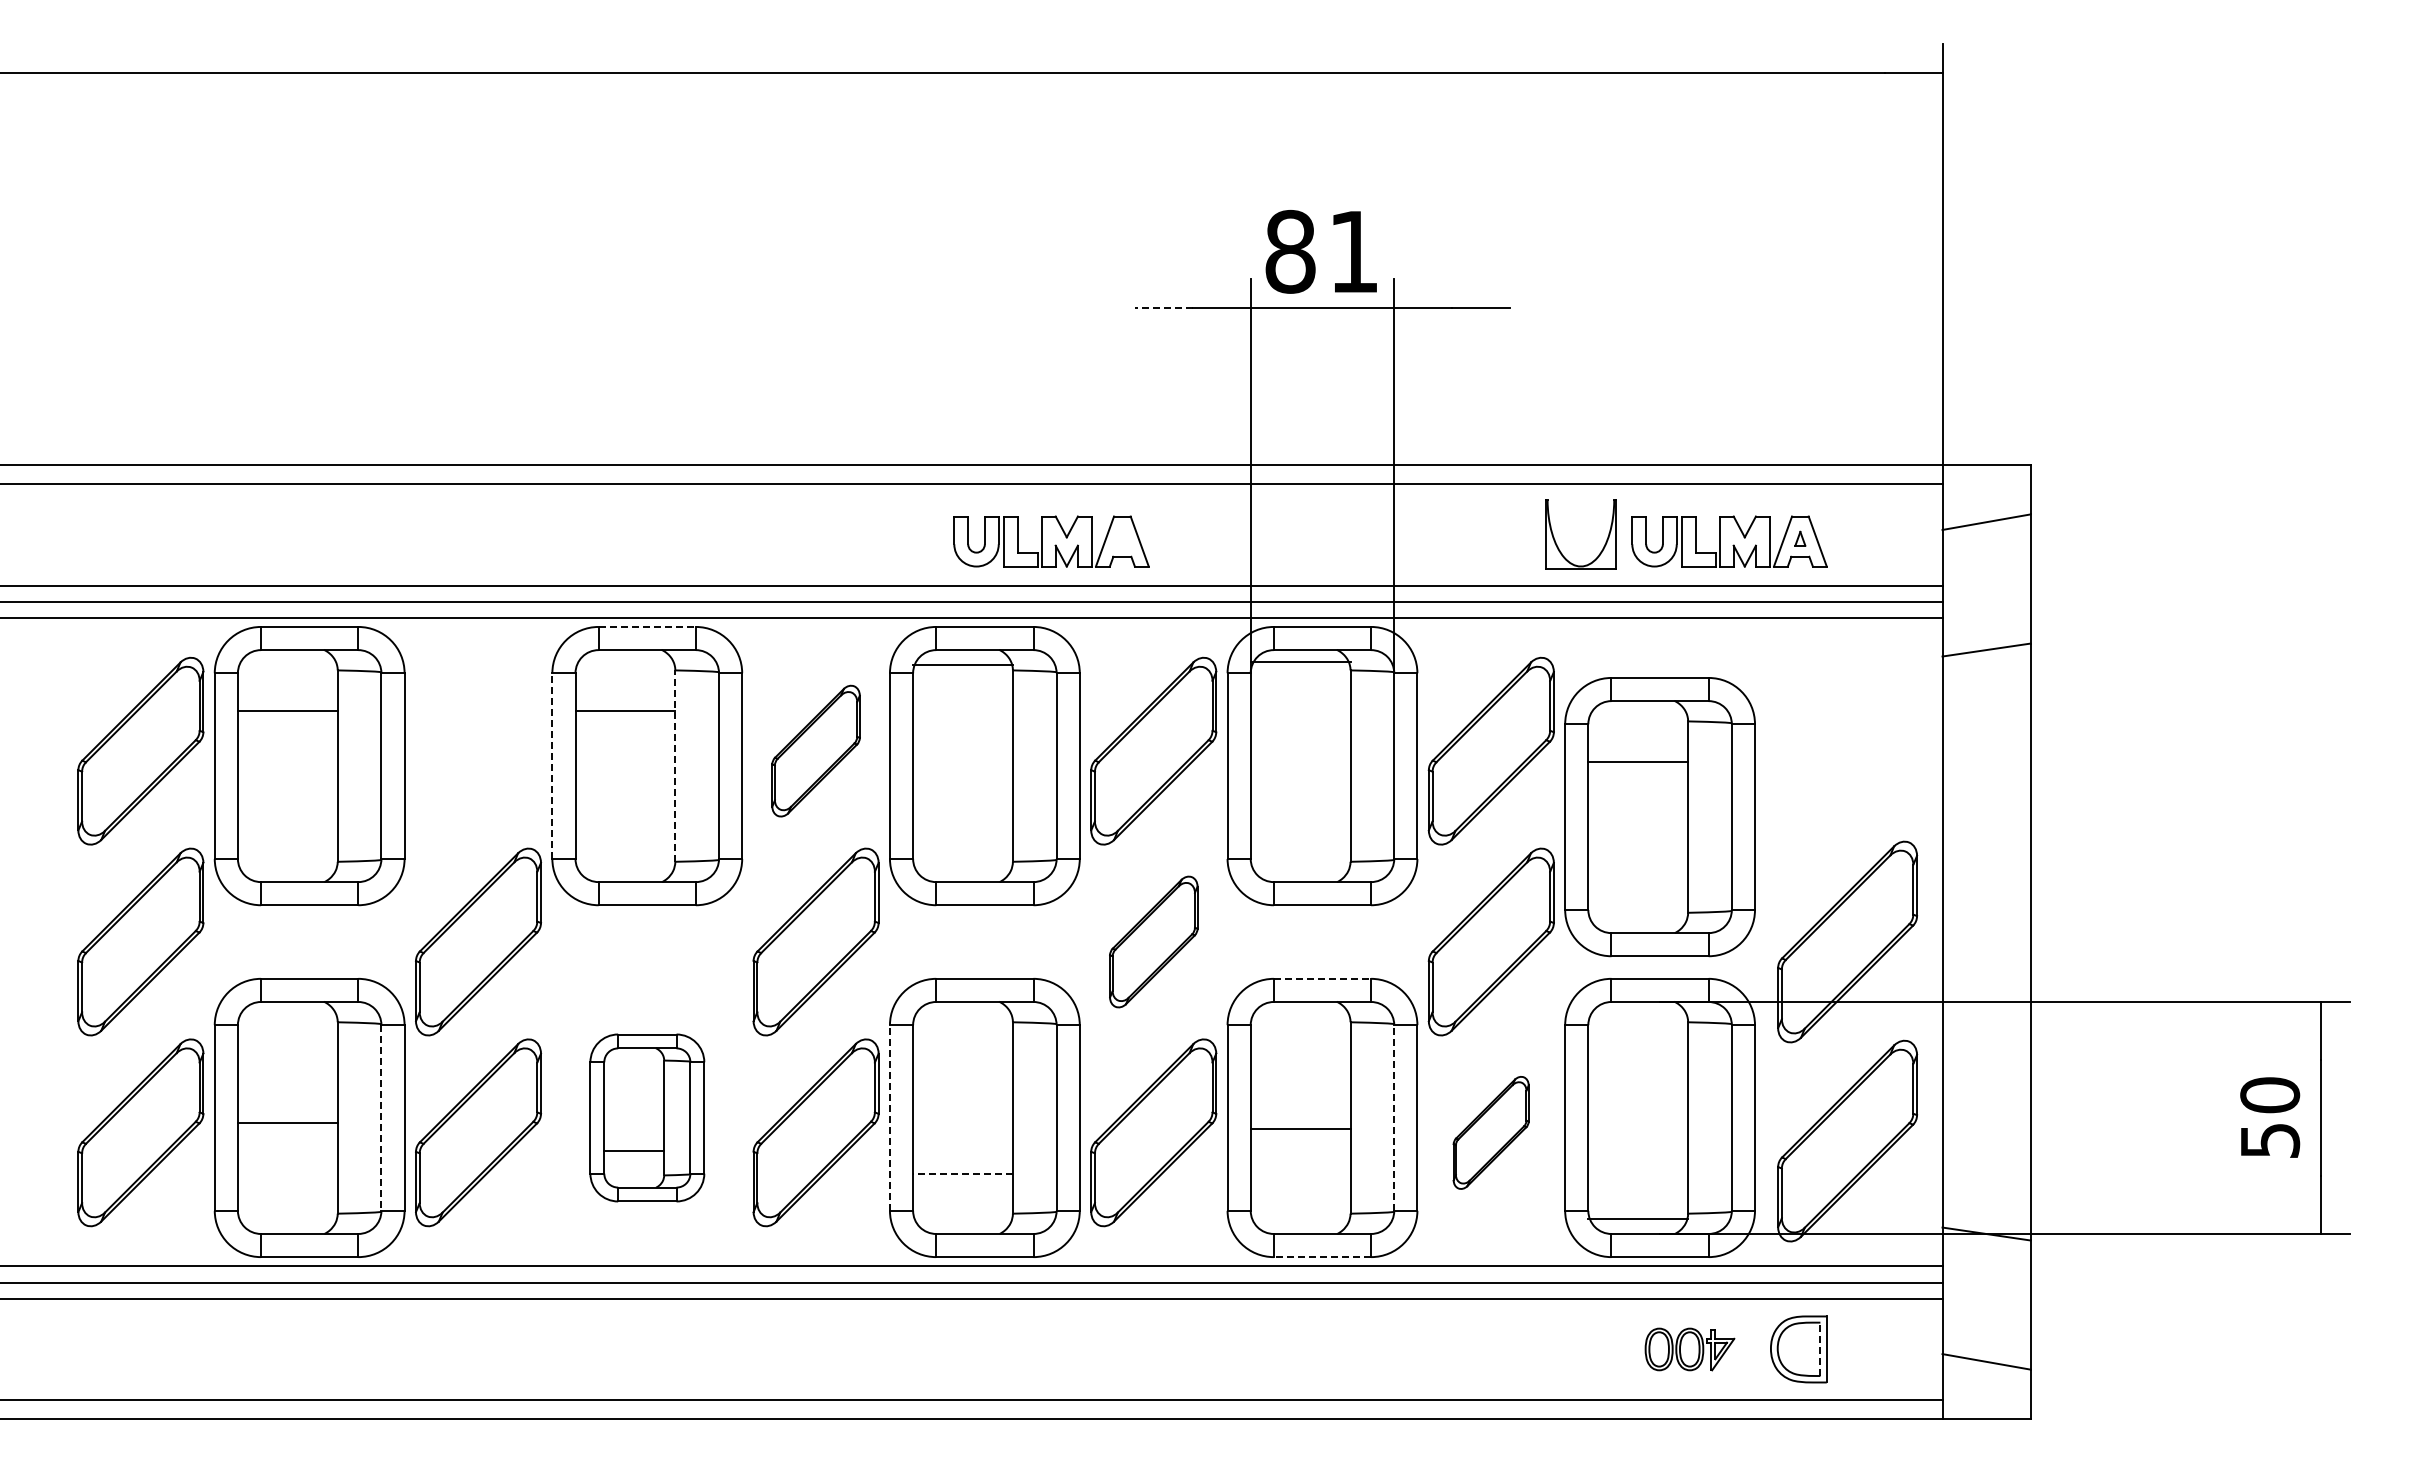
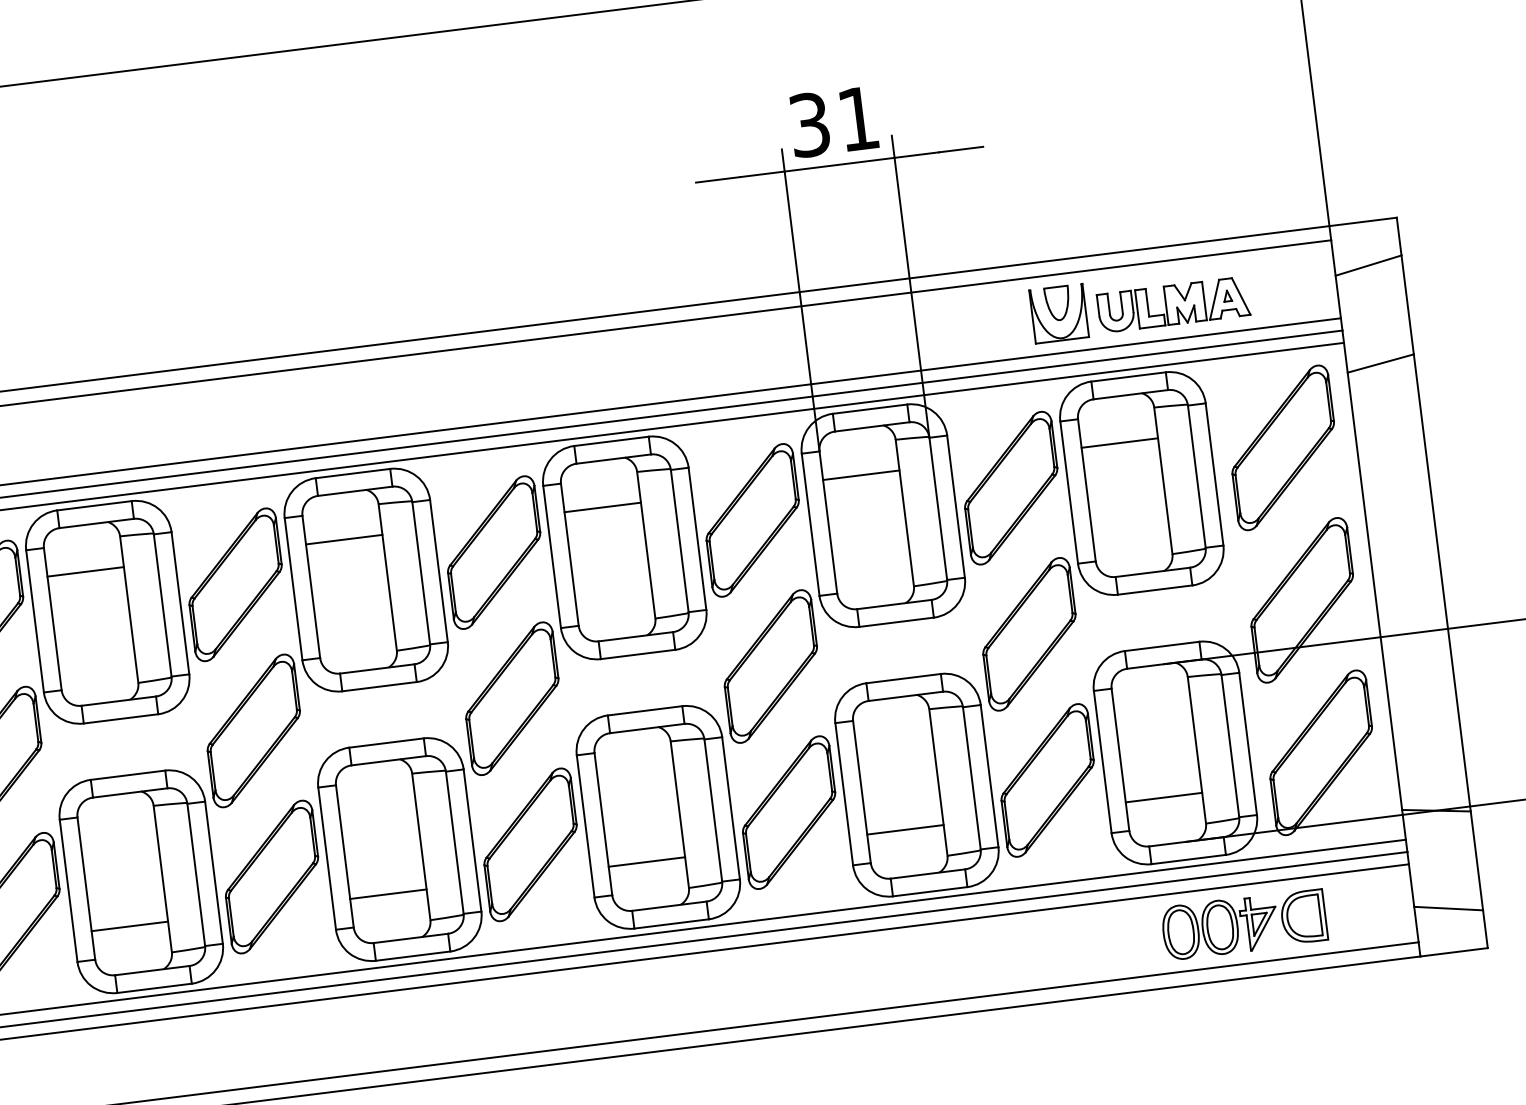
text: (1290, 251) -> (809, 124), 81 -> 31
line: (1163, 307) -> (717, 179), dashed -> solid
part: (1580, 521) -> (1057, 303), added
part: (1051, 541) -> (654, 369), removed
line: (647, 626) -> (353, 473), dashed -> solid
line: (1300, 661) -> (861, 475), moved
line: (962, 664) -> (602, 507), moved
part: (1847, 742) -> (1283, 447), added
part: (478, 750) -> (235, 584), added
part: (815, 750) -> (493, 552), size x1.43
line: (552, 766) -> (293, 589), dashed -> solid
line: (675, 766) -> (387, 577), dashed -> solid
part: (1659, 817) -> (1141, 483), moved
part: (1153, 941) -> (770, 666), size x1.43
line: (1322, 978) -> (903, 678), dashed -> solid
line: (381, 1117) -> (196, 874), dashed -> solid
part: (647, 1117) -> (399, 849), size x1.67
line: (889, 1117) -> (585, 826), dashed -> solid
line: (1394, 1117) -> (972, 777), dashed -> solid
line: (287, 1122) -> (129, 926), moved
line: (1300, 1128) -> (905, 829), moved
part: (1490, 1132) -> (1046, 780), size x1.67
line: (963, 1173) -> (647, 861), dashed -> solid
line: (1638, 1218) -> (1164, 797), moved
line: (1322, 1257) -> (930, 892), dashed -> solid
part: (1689, 1349) -> (1220, 927), size x1.67
line: (1820, 1349) -> (1320, 914), dashed -> solid

